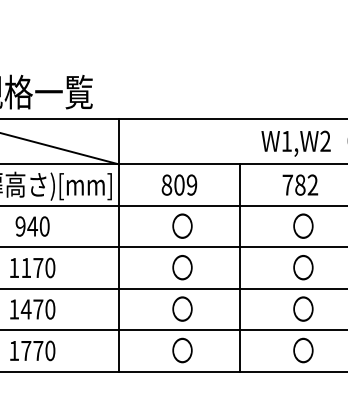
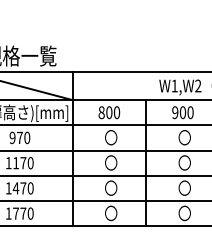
text: (191, 184) -> (116, 112), 809 -> 800
text: (299, 184) -> (182, 112), 782 -> 900
text: (31, 225) -> (19, 137), 940 -> 970

